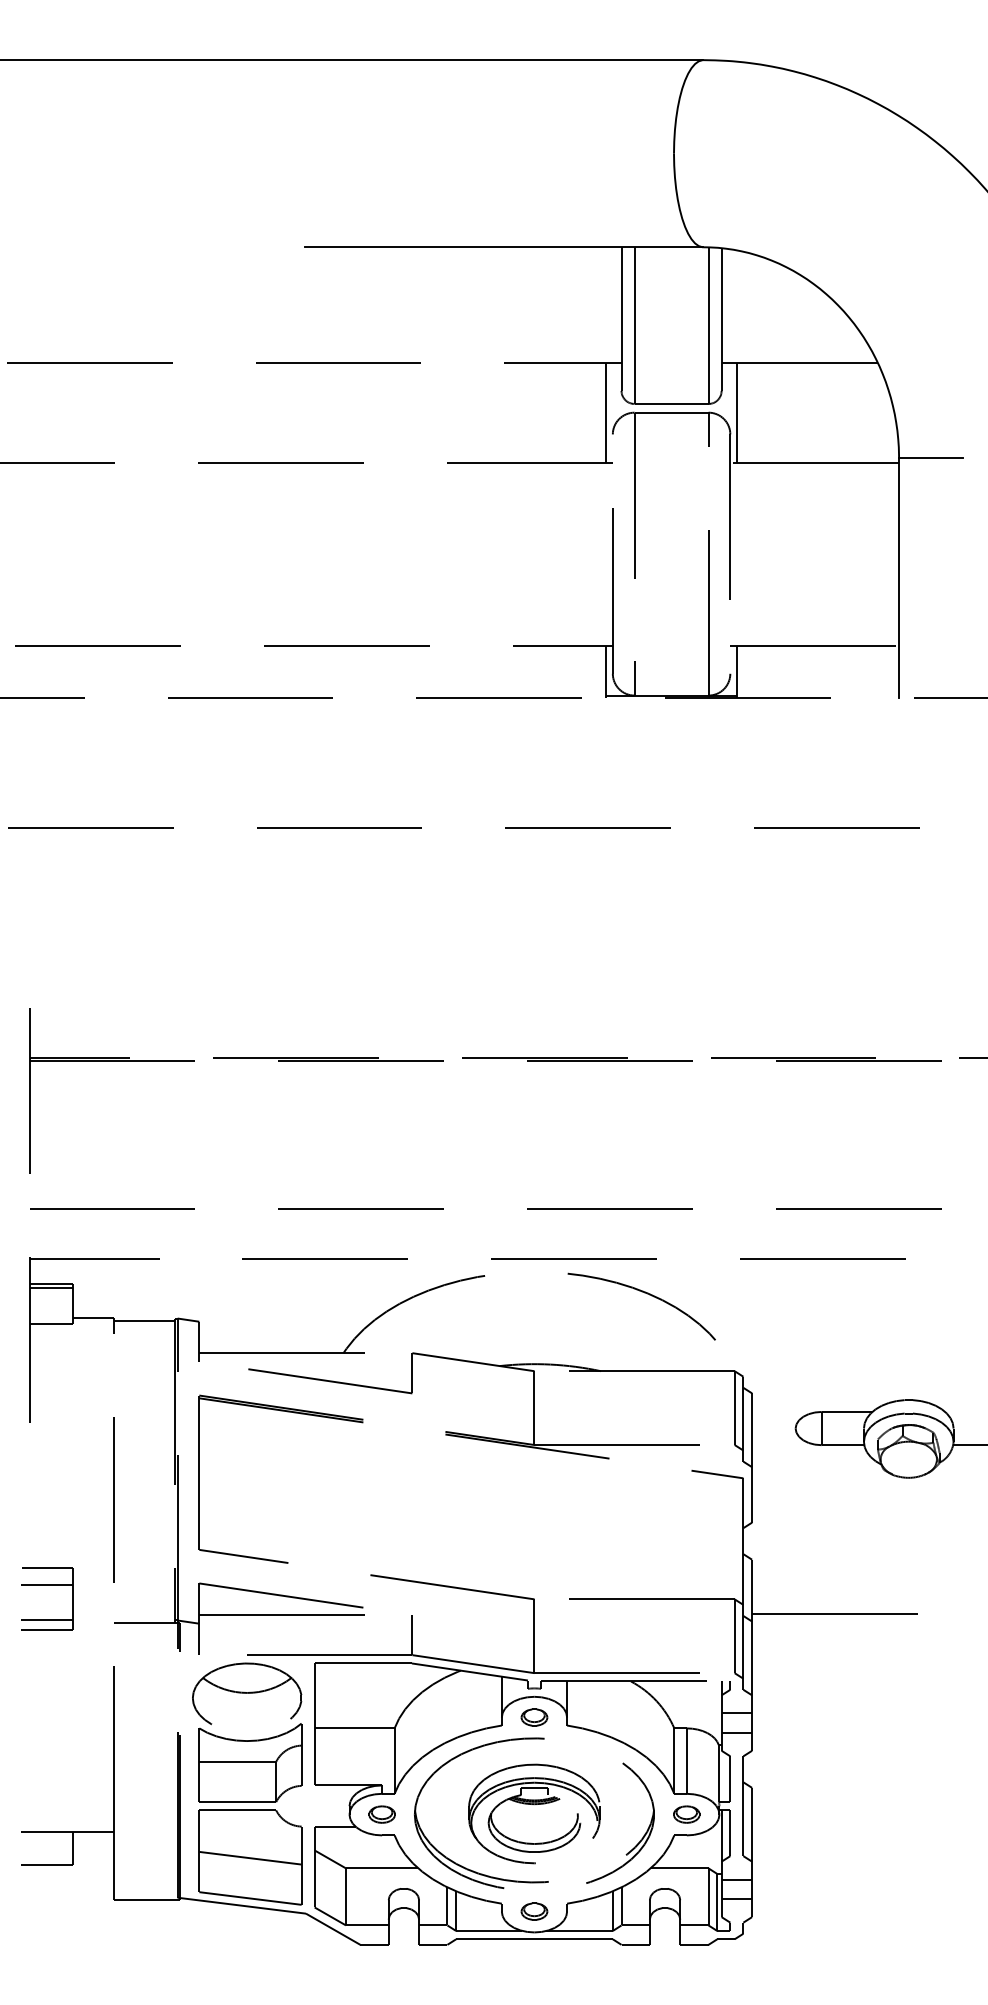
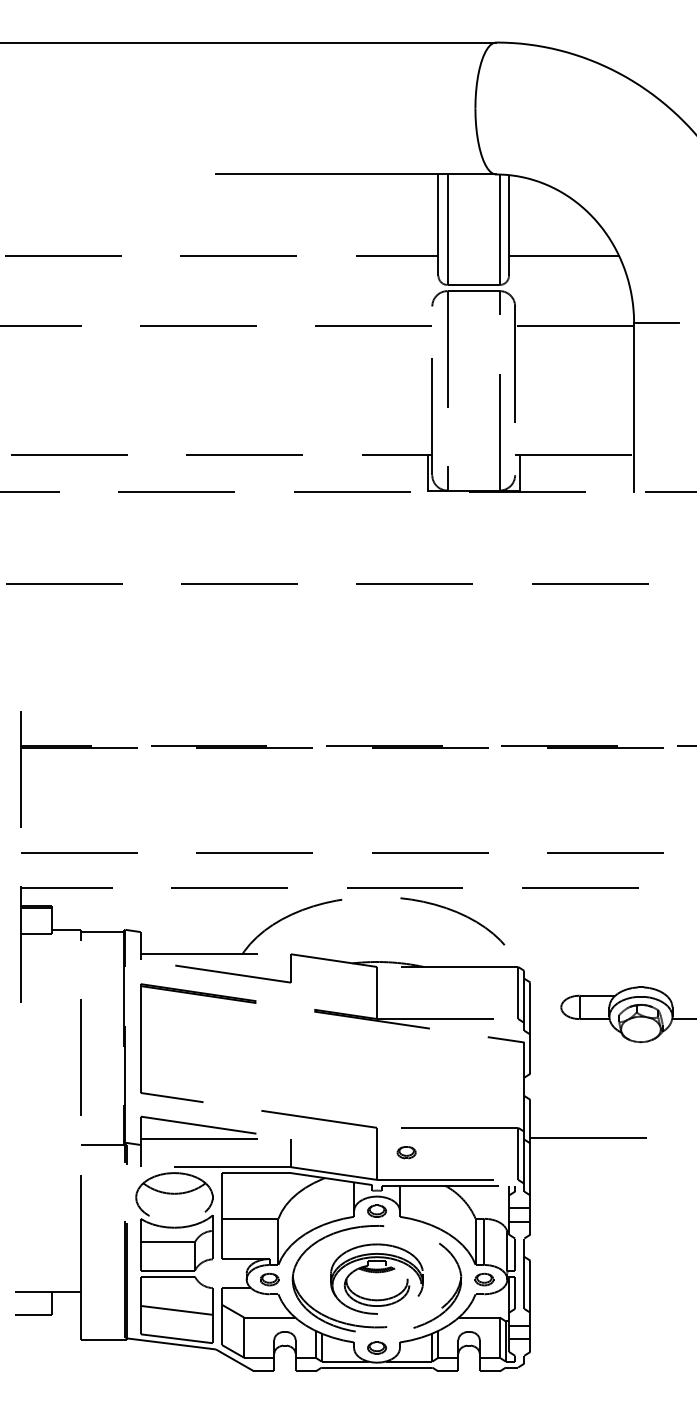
line: (606, 412) -> (427, 290), removed
line: (736, 412) -> (519, 290), removed
part: (47, 1585) -> (33, 1118), removed
part: (576, 1634) -> (406, 1152), added

